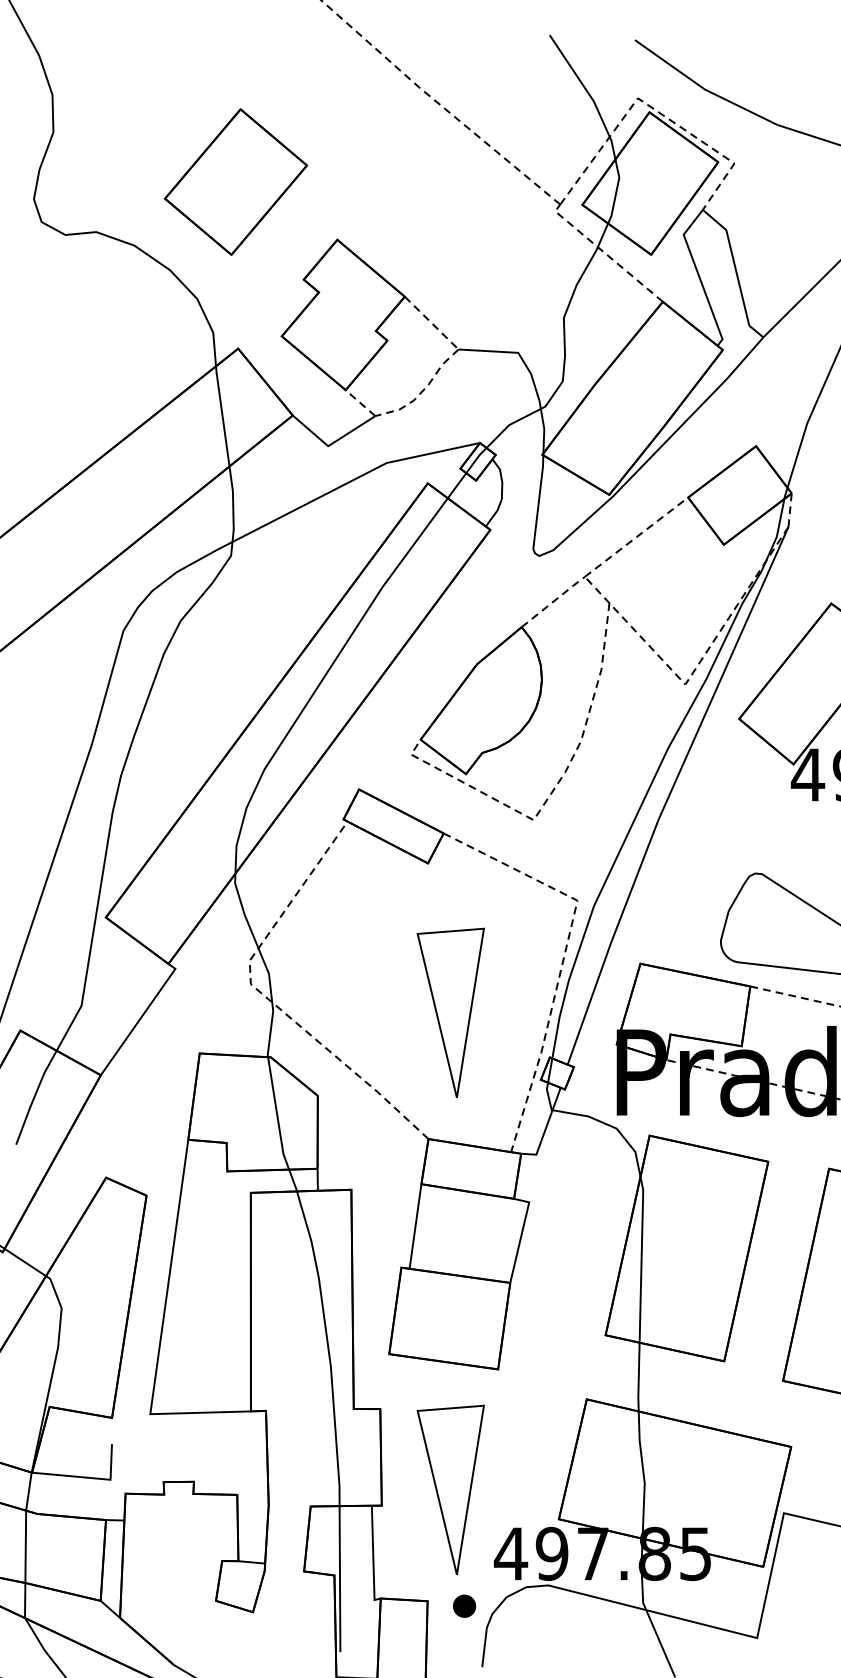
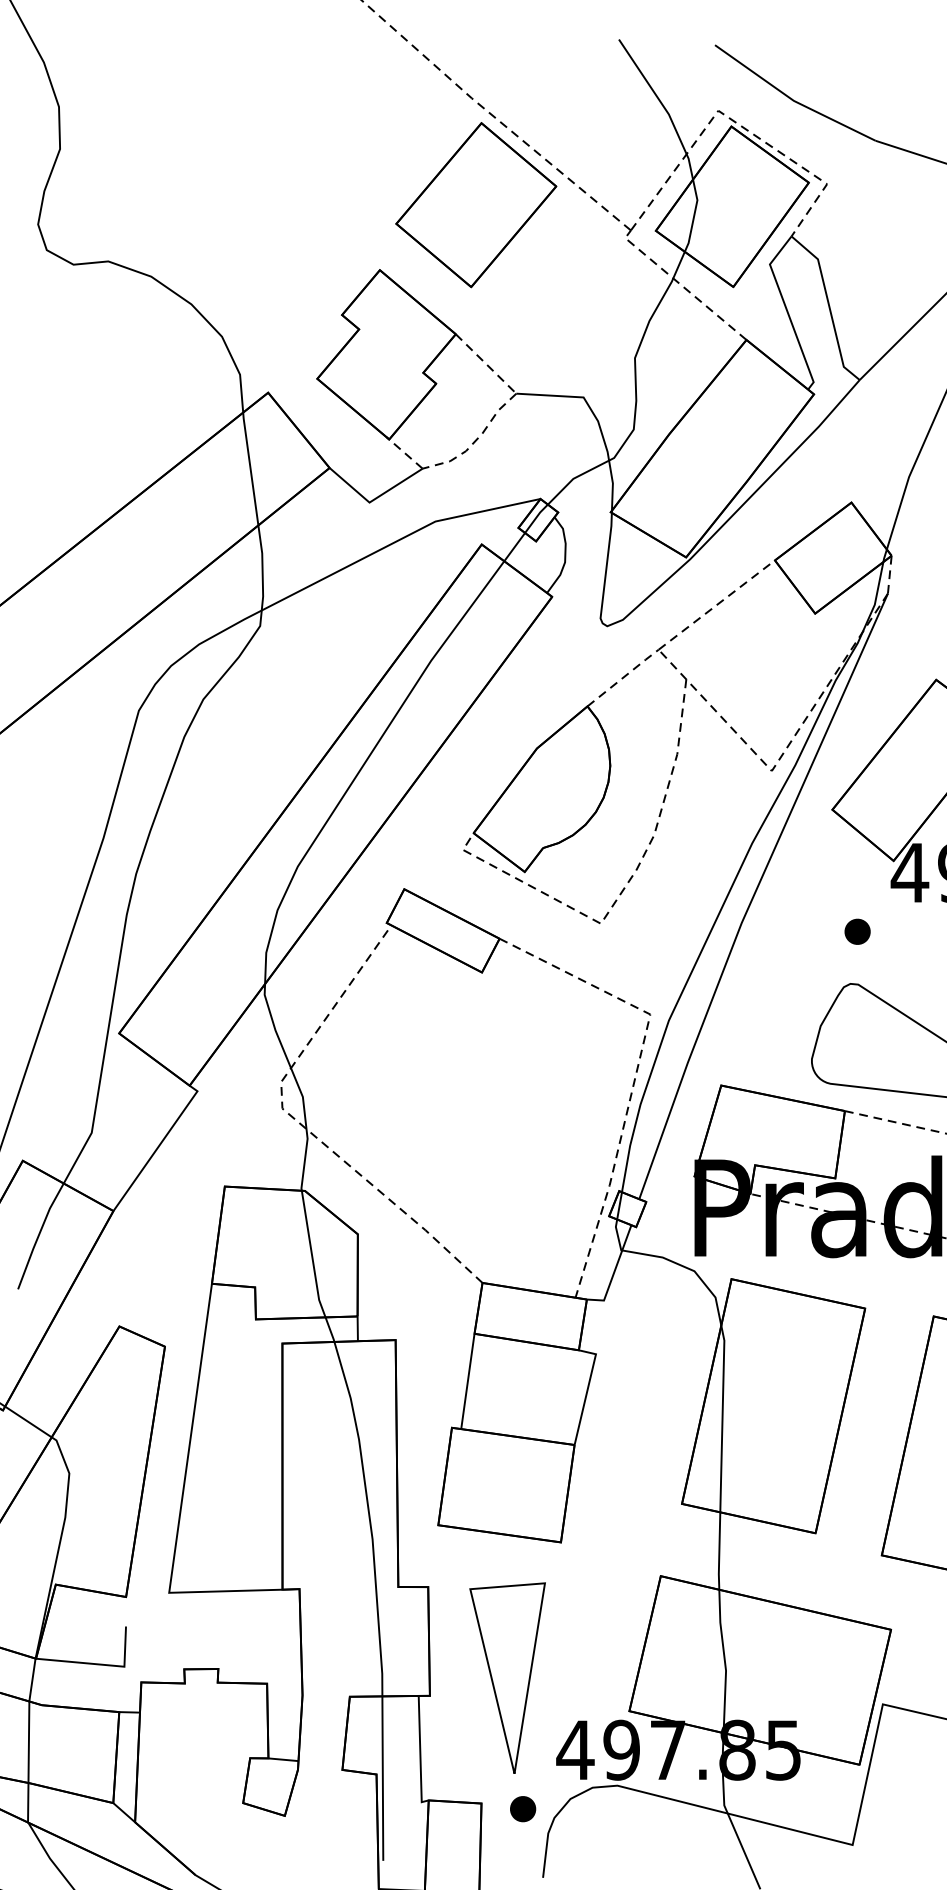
part: (235, 181) -> (475, 204), moved
part: (761, 826) -> (857, 930), added
part: (450, 1012) -> (507, 1140), removed

